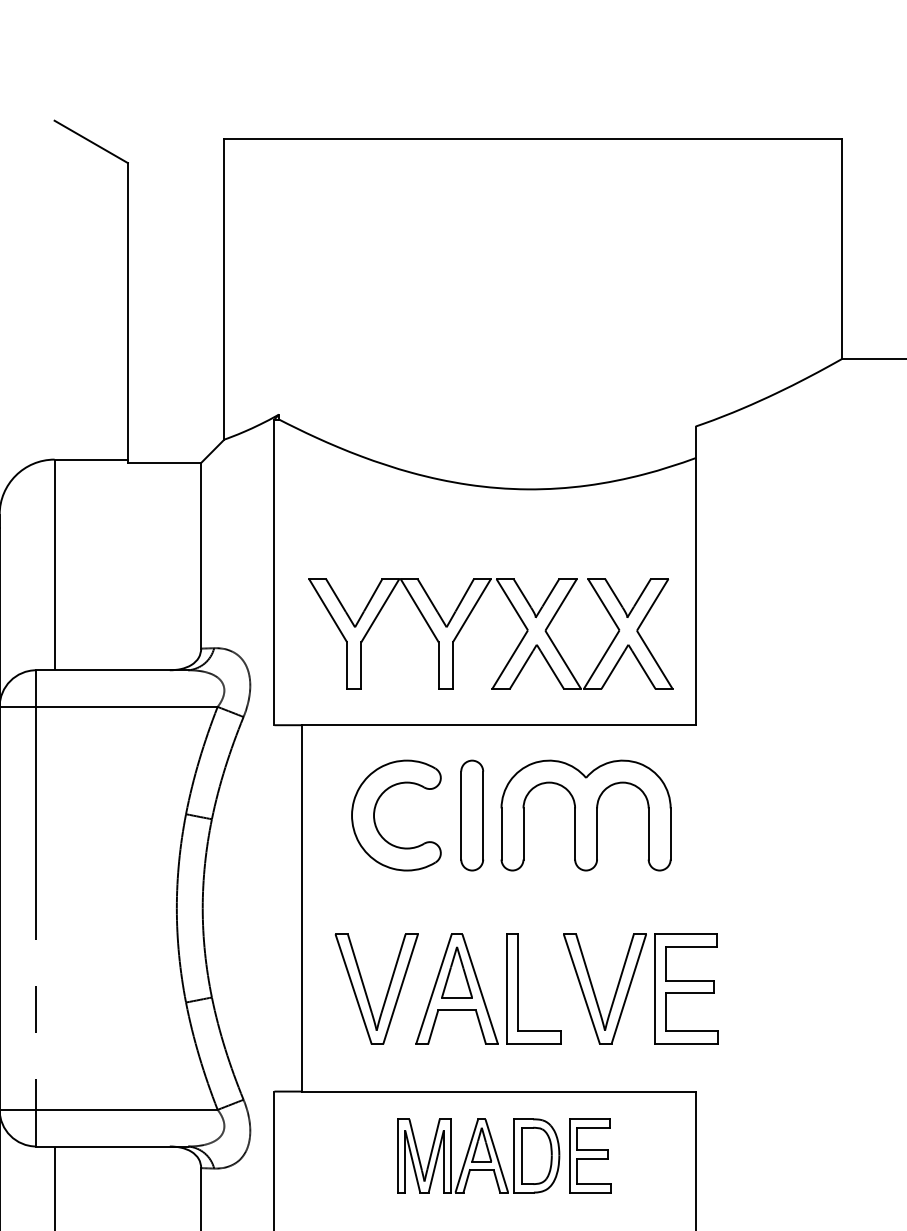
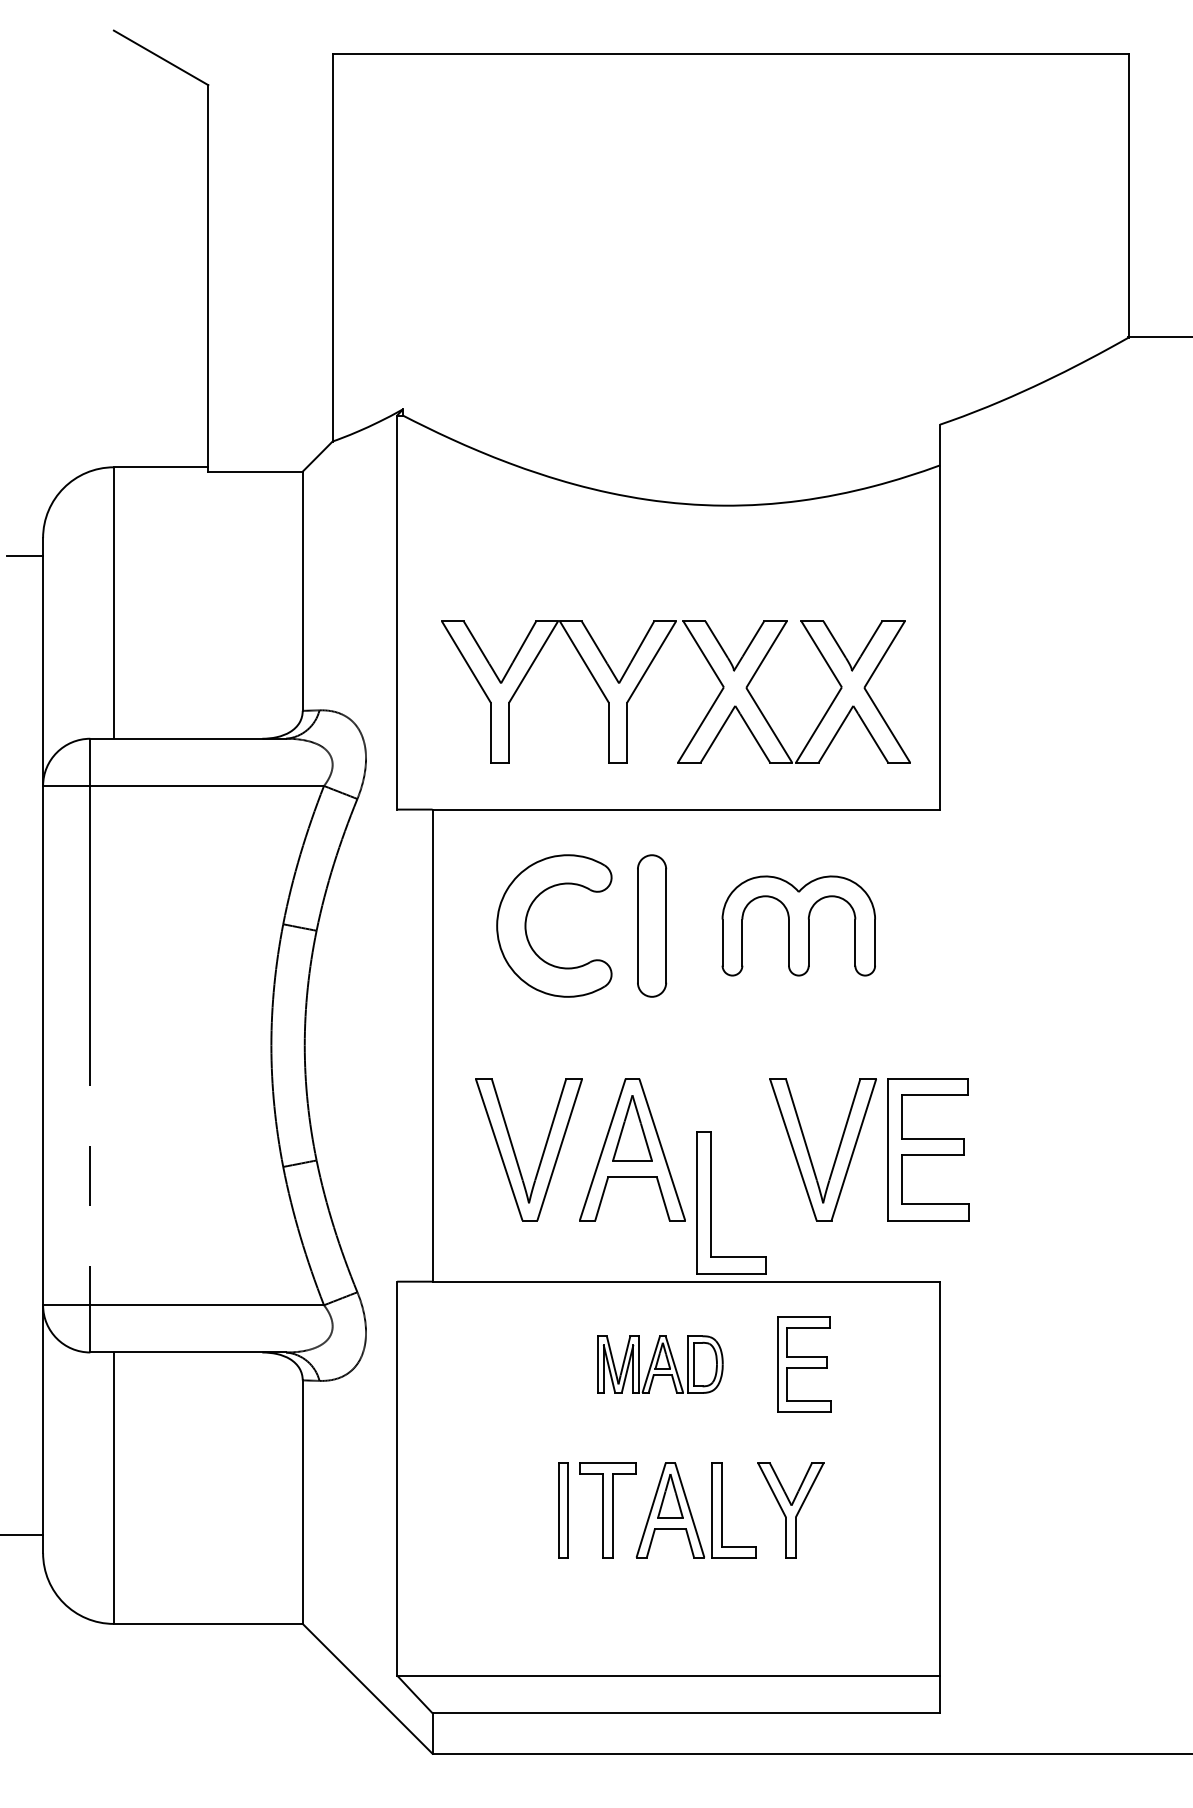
part: (585, 815) -> (798, 925), size x0.7
part: (518, 988) -> (711, 1202), moved
part: (478, 1155) -> (660, 1364), size x0.6

